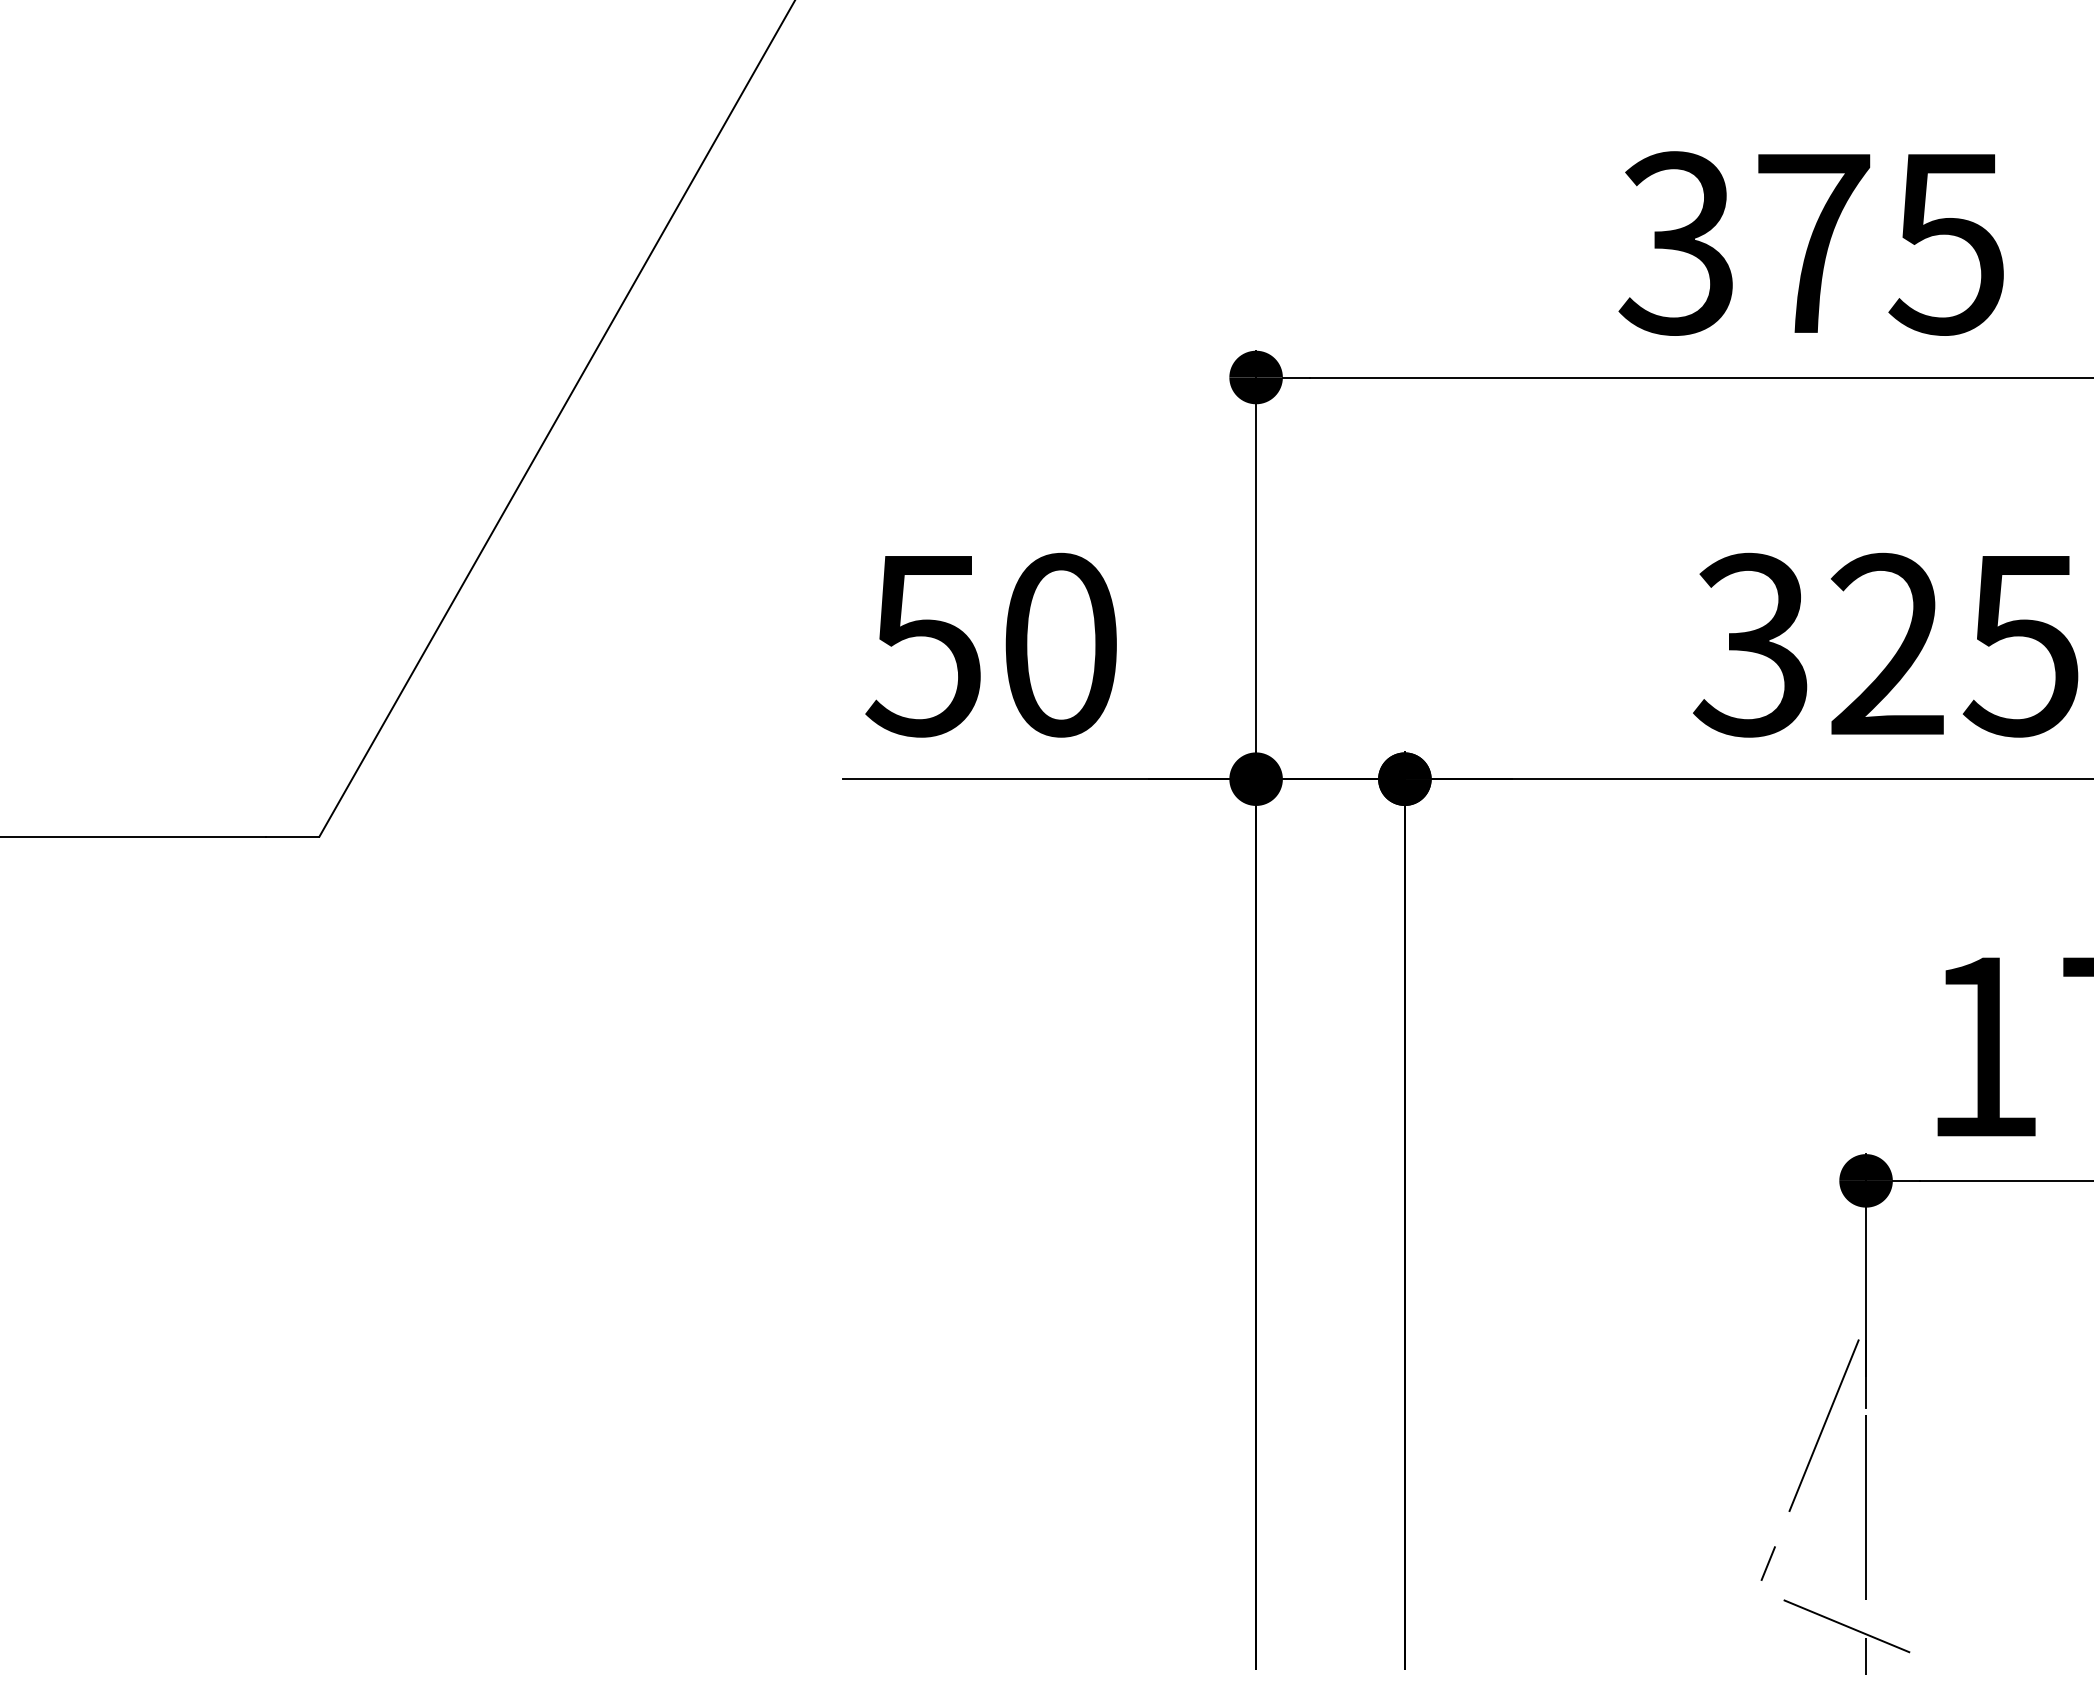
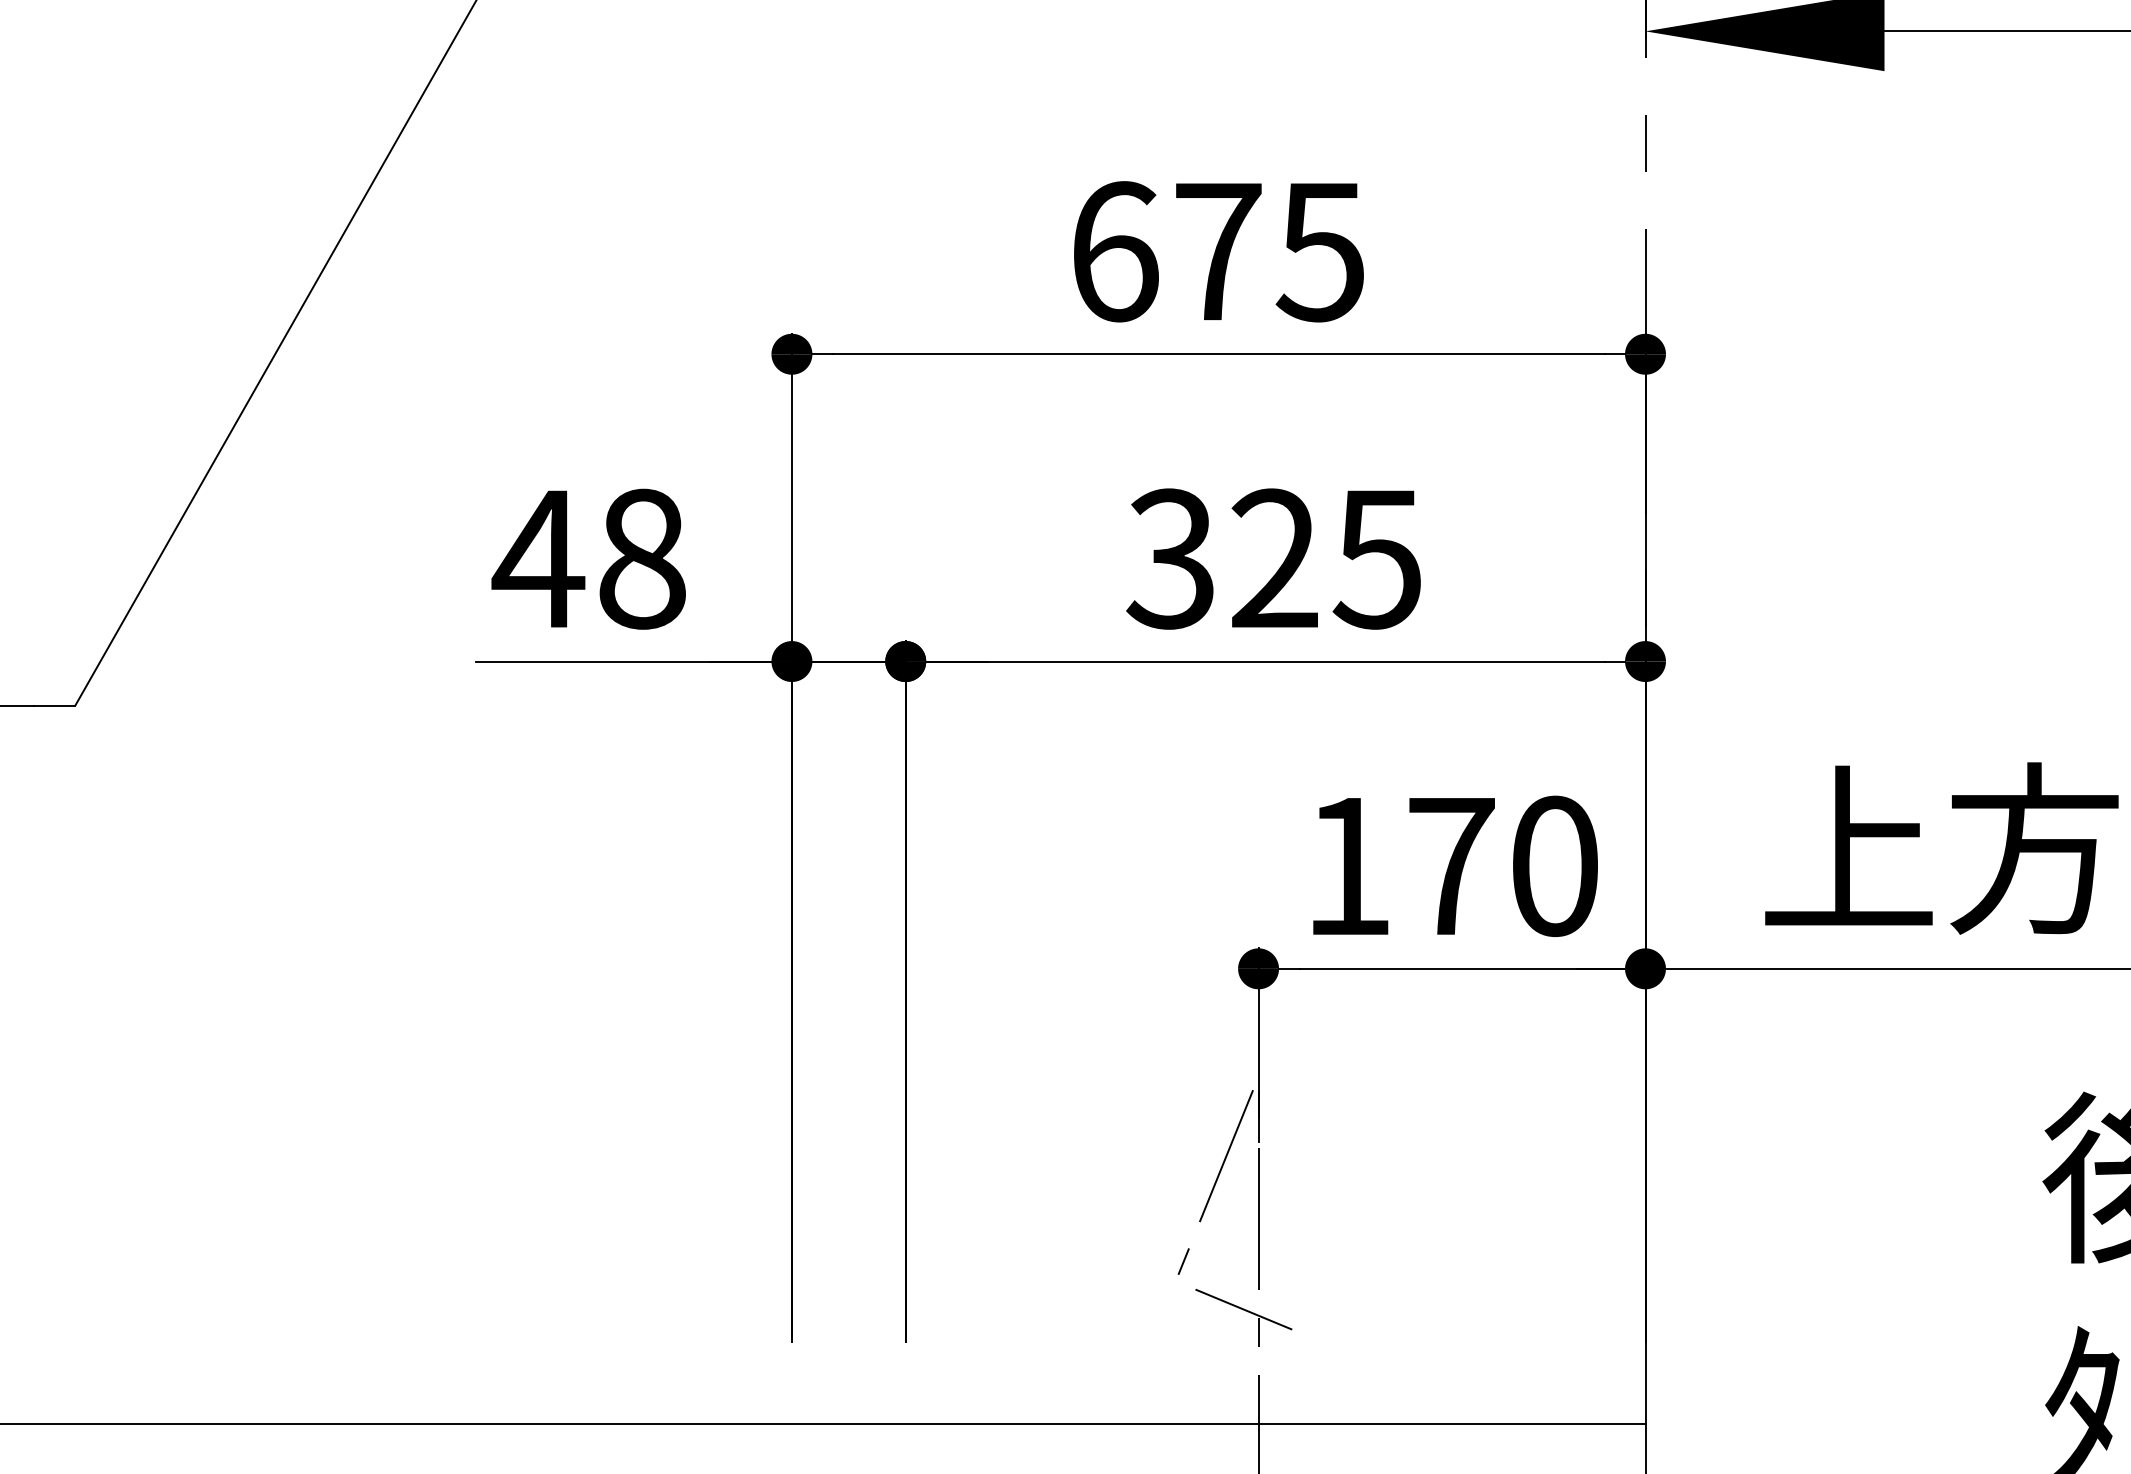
text: (1676, 243) -> (1113, 251), 375 -> 675
text: (990, 644) -> (588, 558), 50 -> 48

